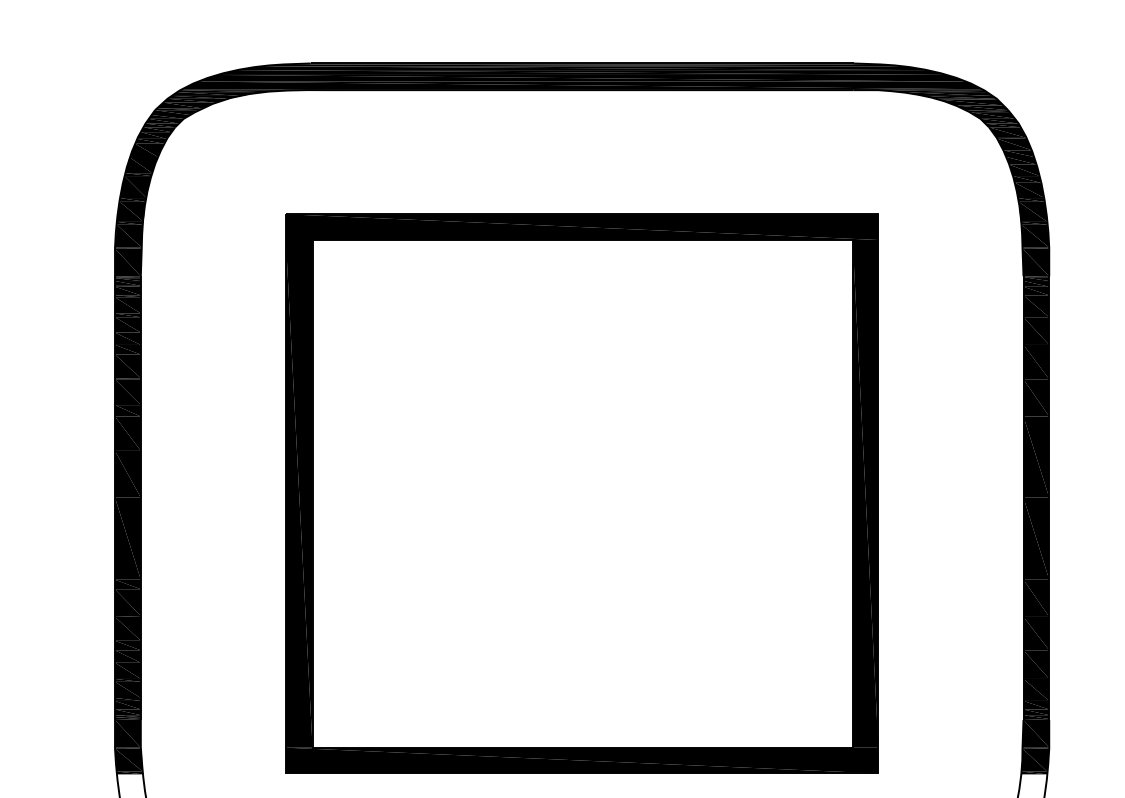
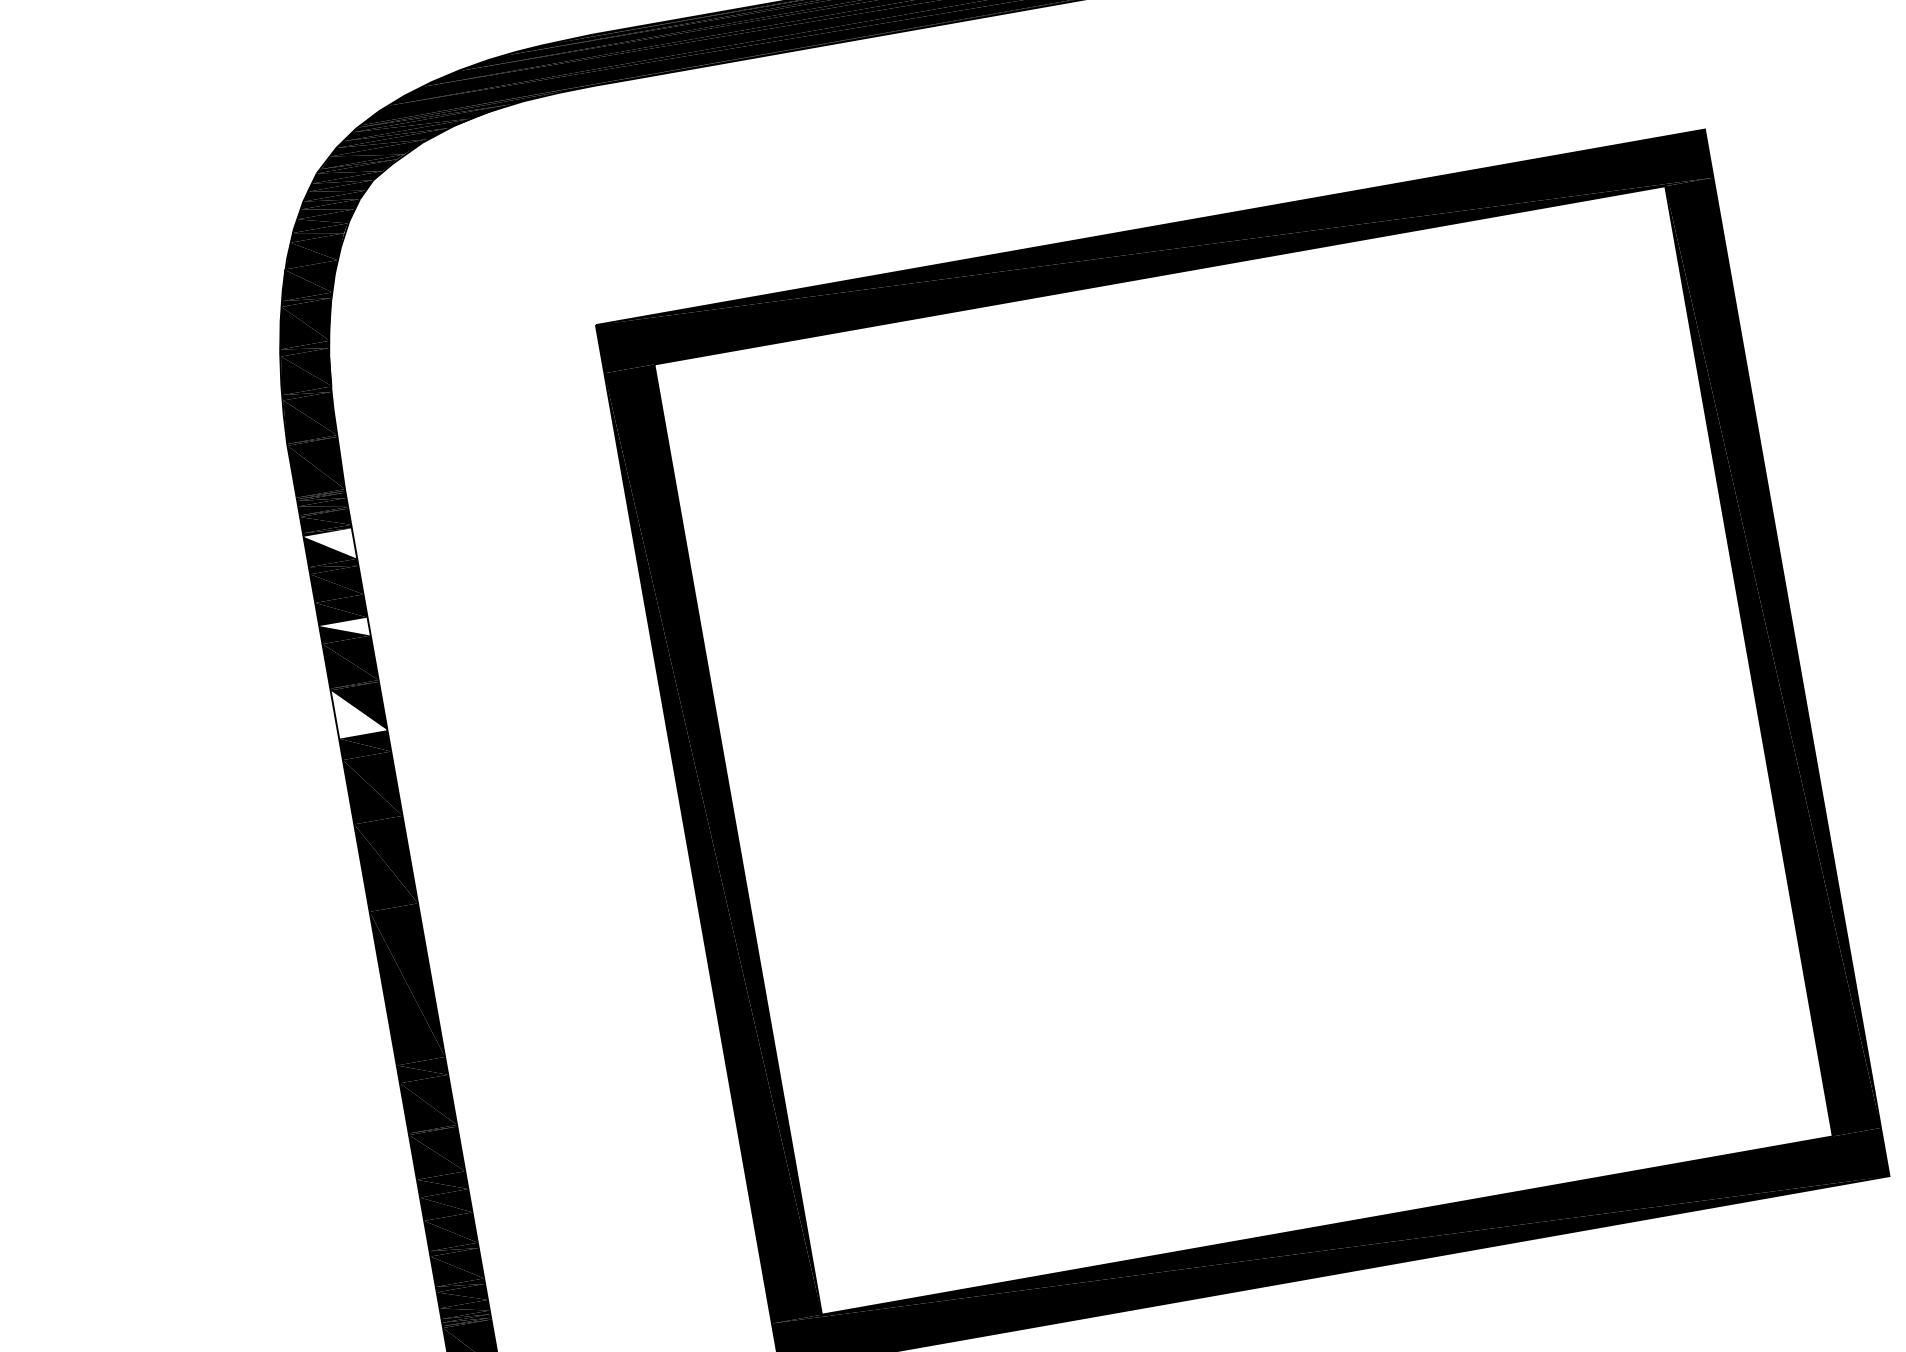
fill: (127, 305) -> (329, 548), removed
fill: (127, 349) -> (344, 630), removed
fill: (127, 392) -> (358, 710), removed

